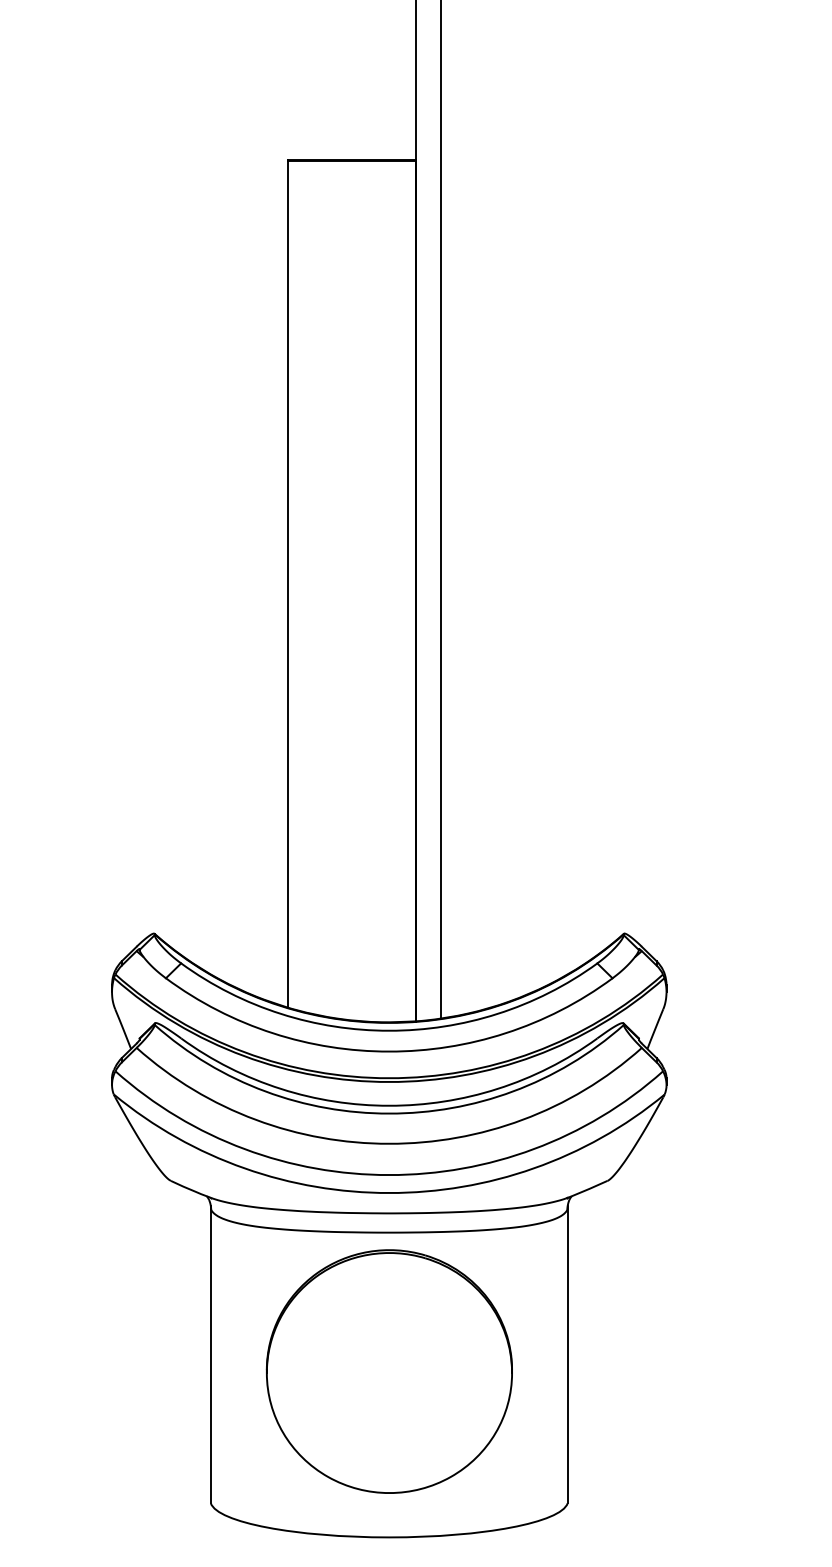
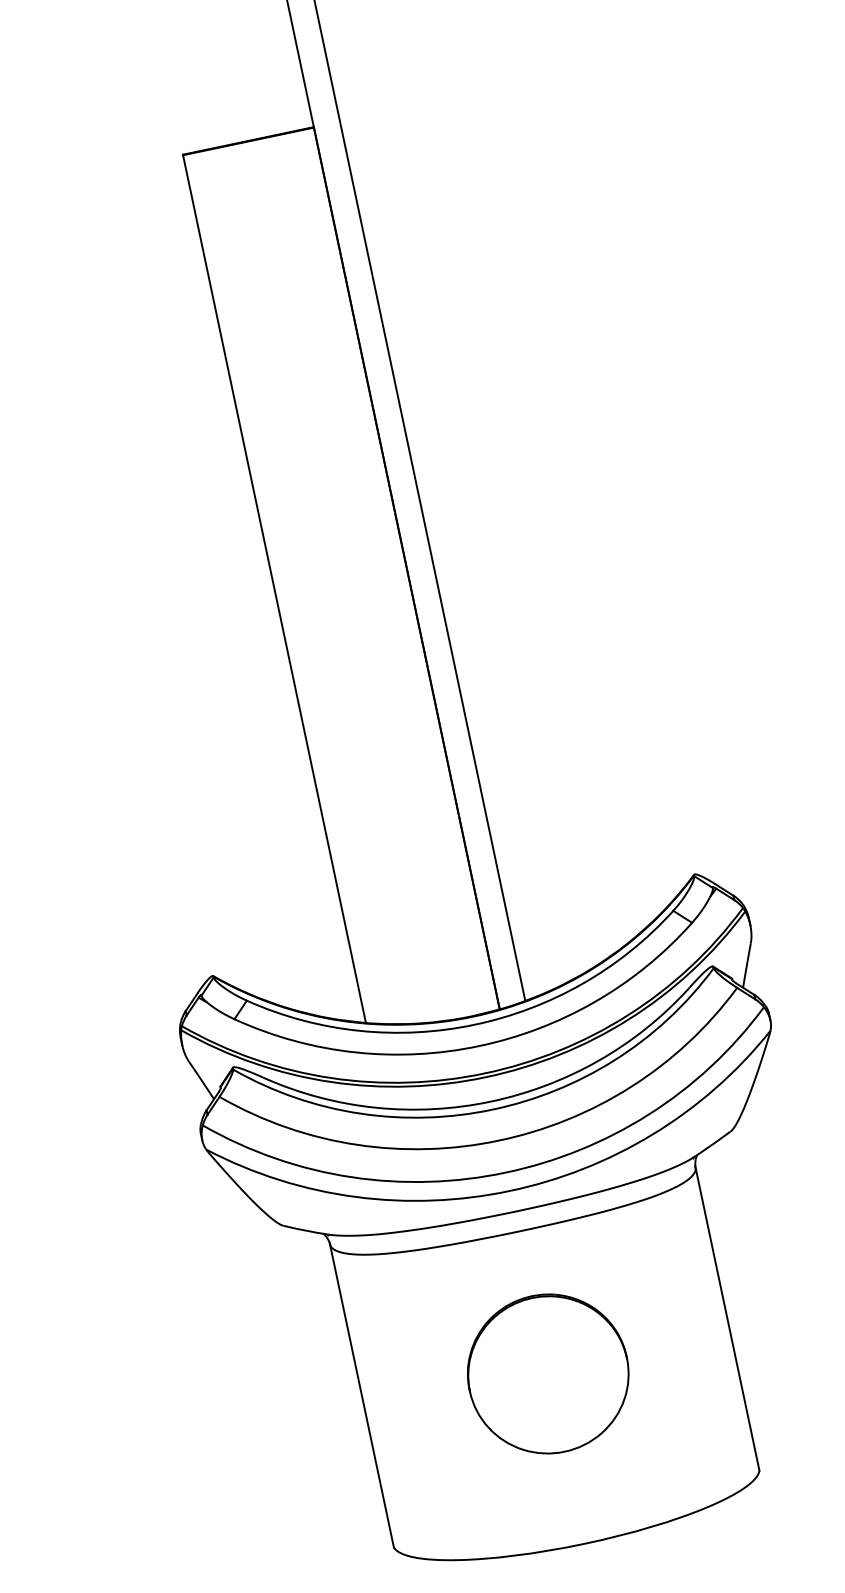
part: (388, 1371) -> (547, 1374), size x0.62

